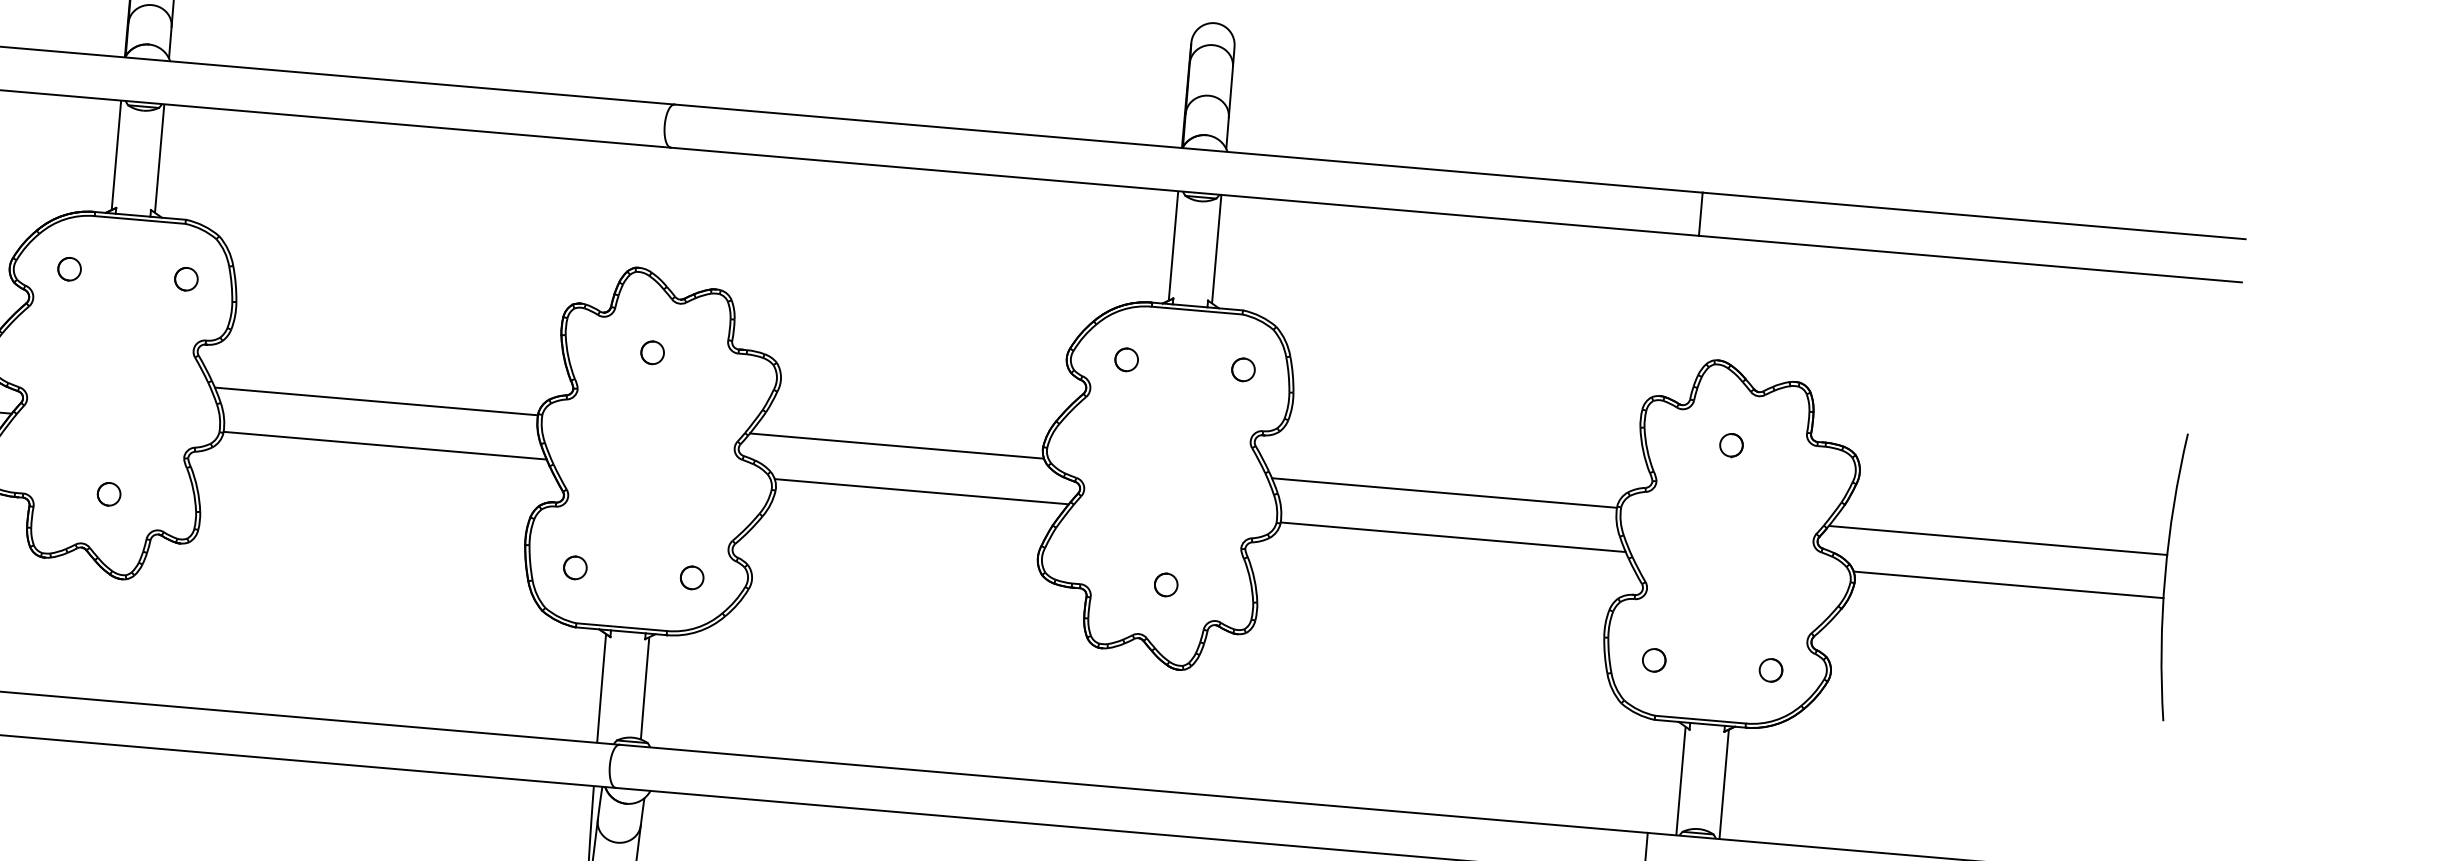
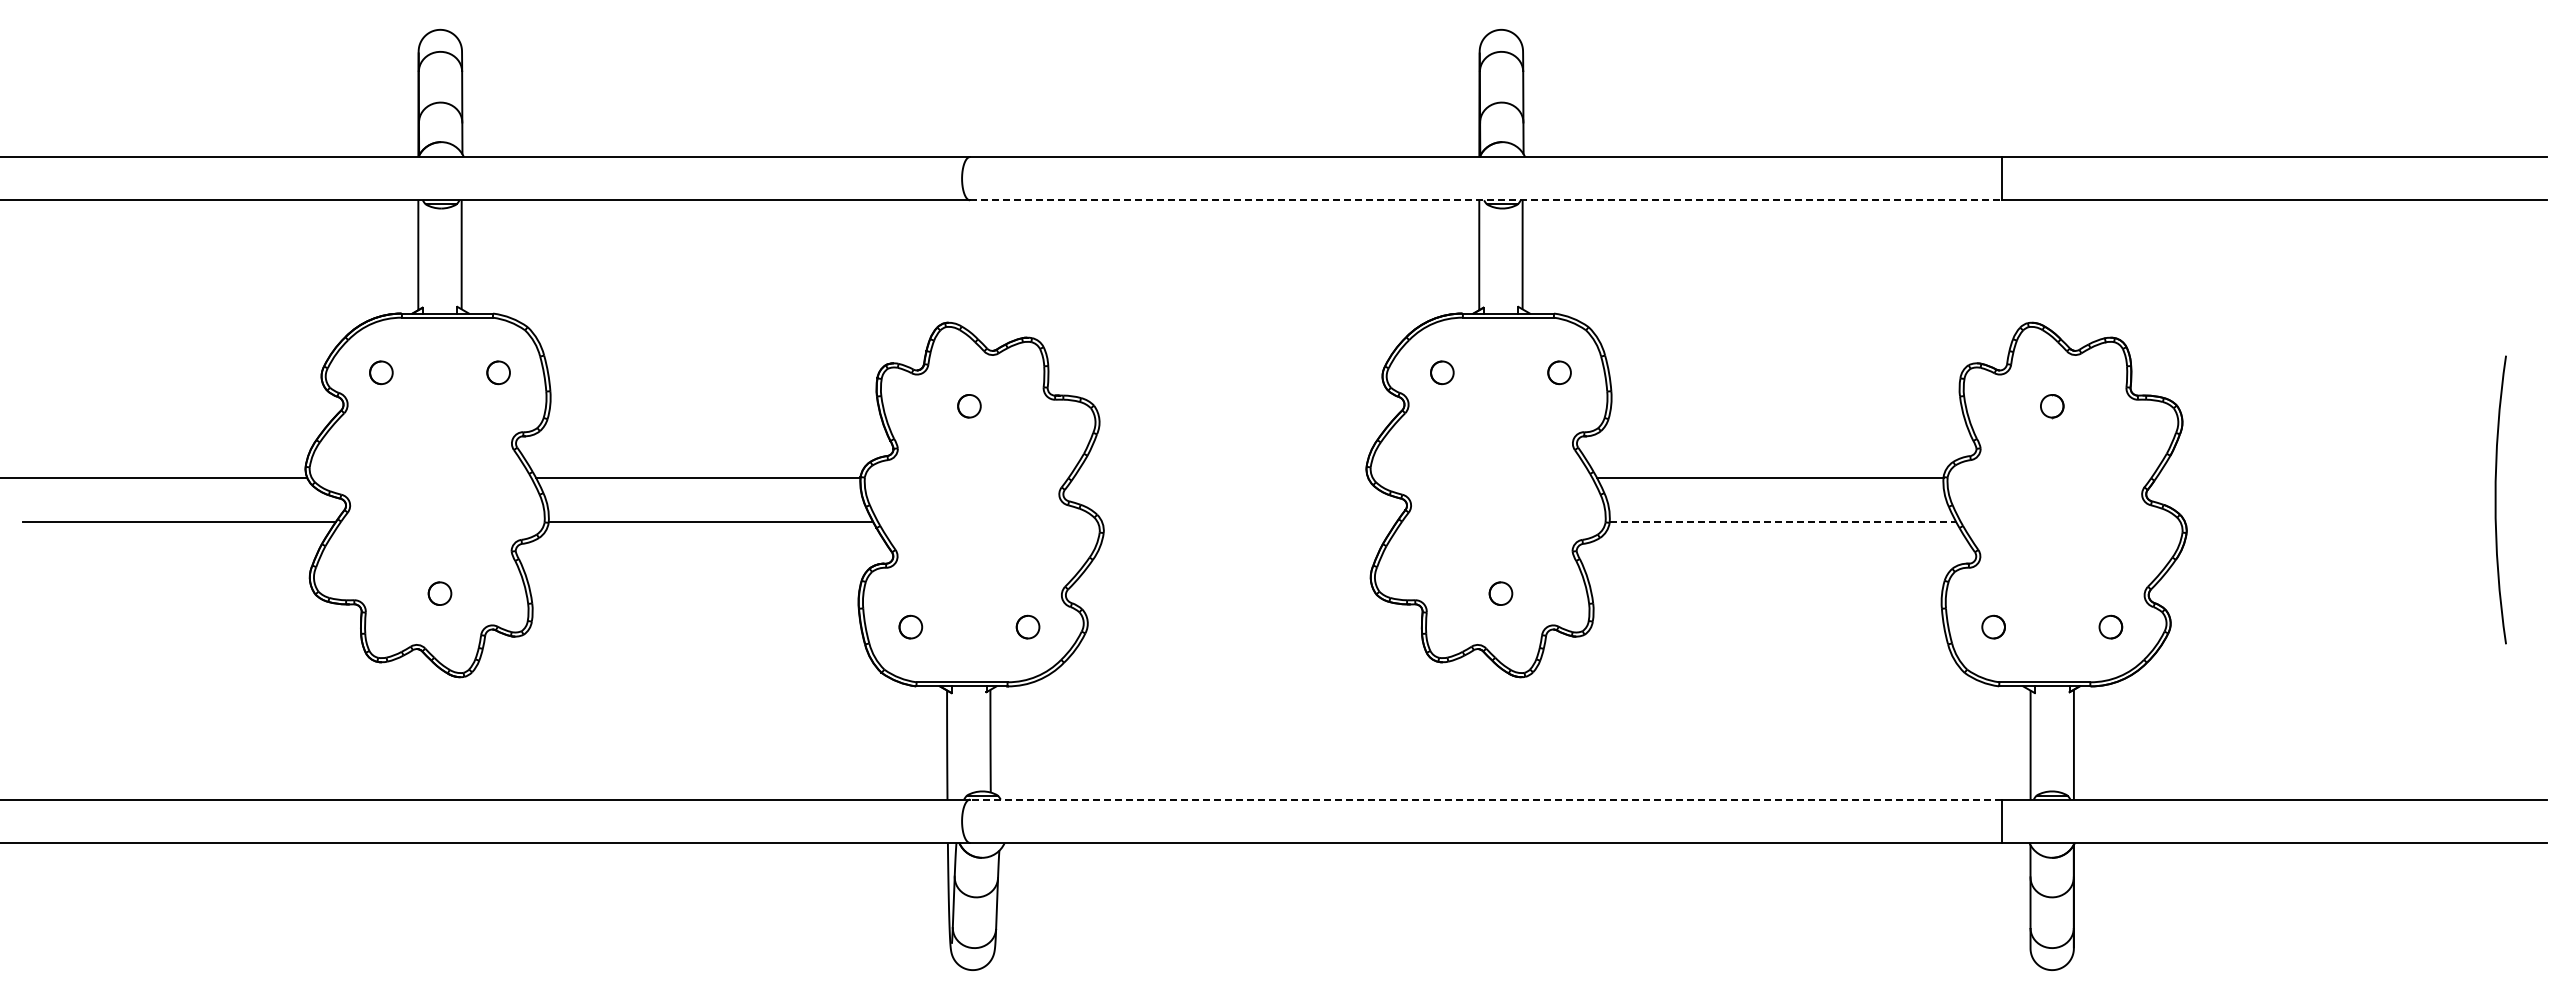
line: (1185, 191) -> (1486, 200), solid -> dashed
line: (896, 446) -> (1220, 478), removed
line: (921, 491) -> (1249, 521), removed
line: (1453, 537) -> (1783, 521), solid -> dashed
line: (1997, 540) -> (2325, 478), removed
line: (2007, 584) -> (2339, 521), removed
line: (1134, 788) -> (1486, 799), solid -> dashed

